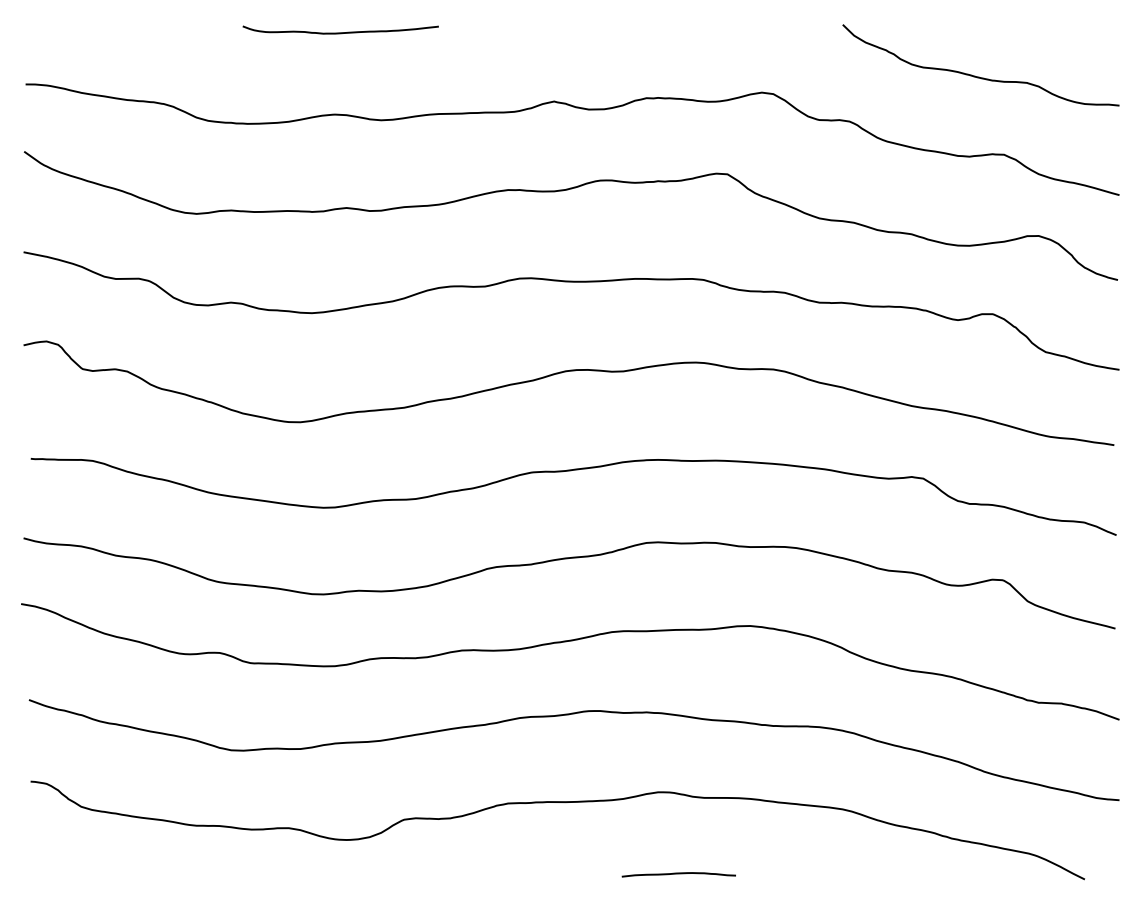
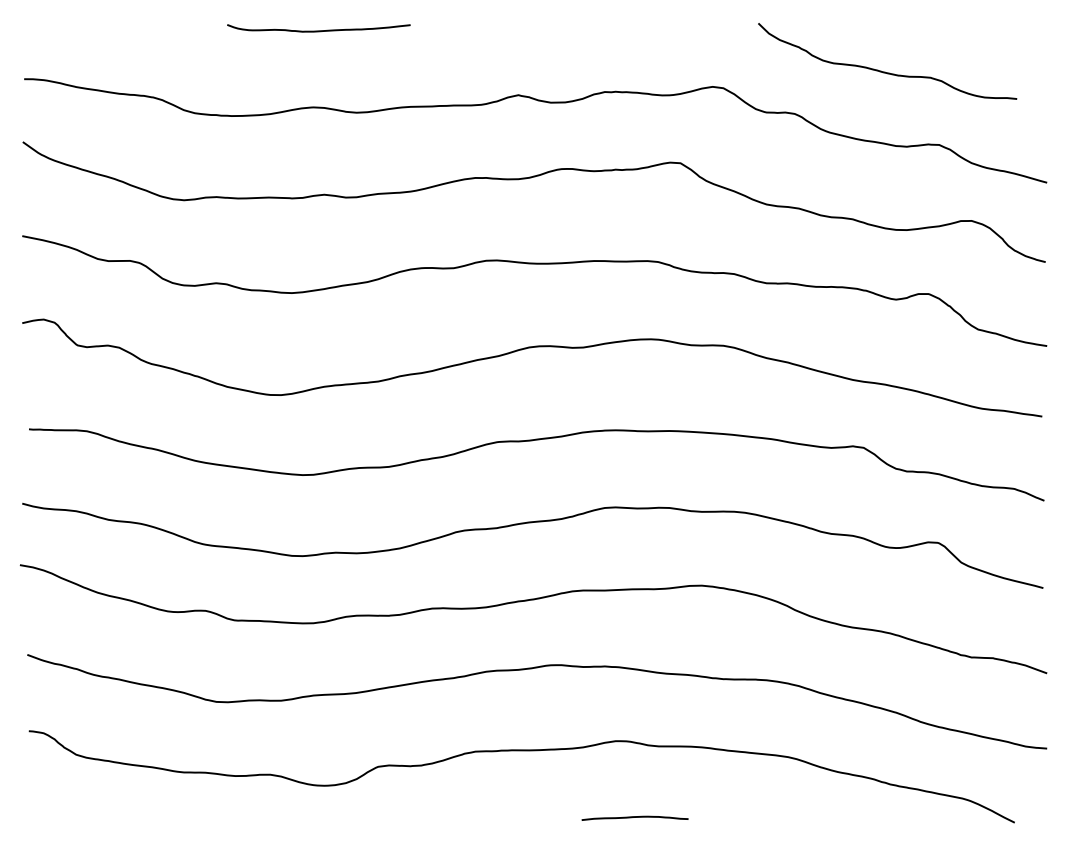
curve: (978, 76) -> (885, 71), moved

